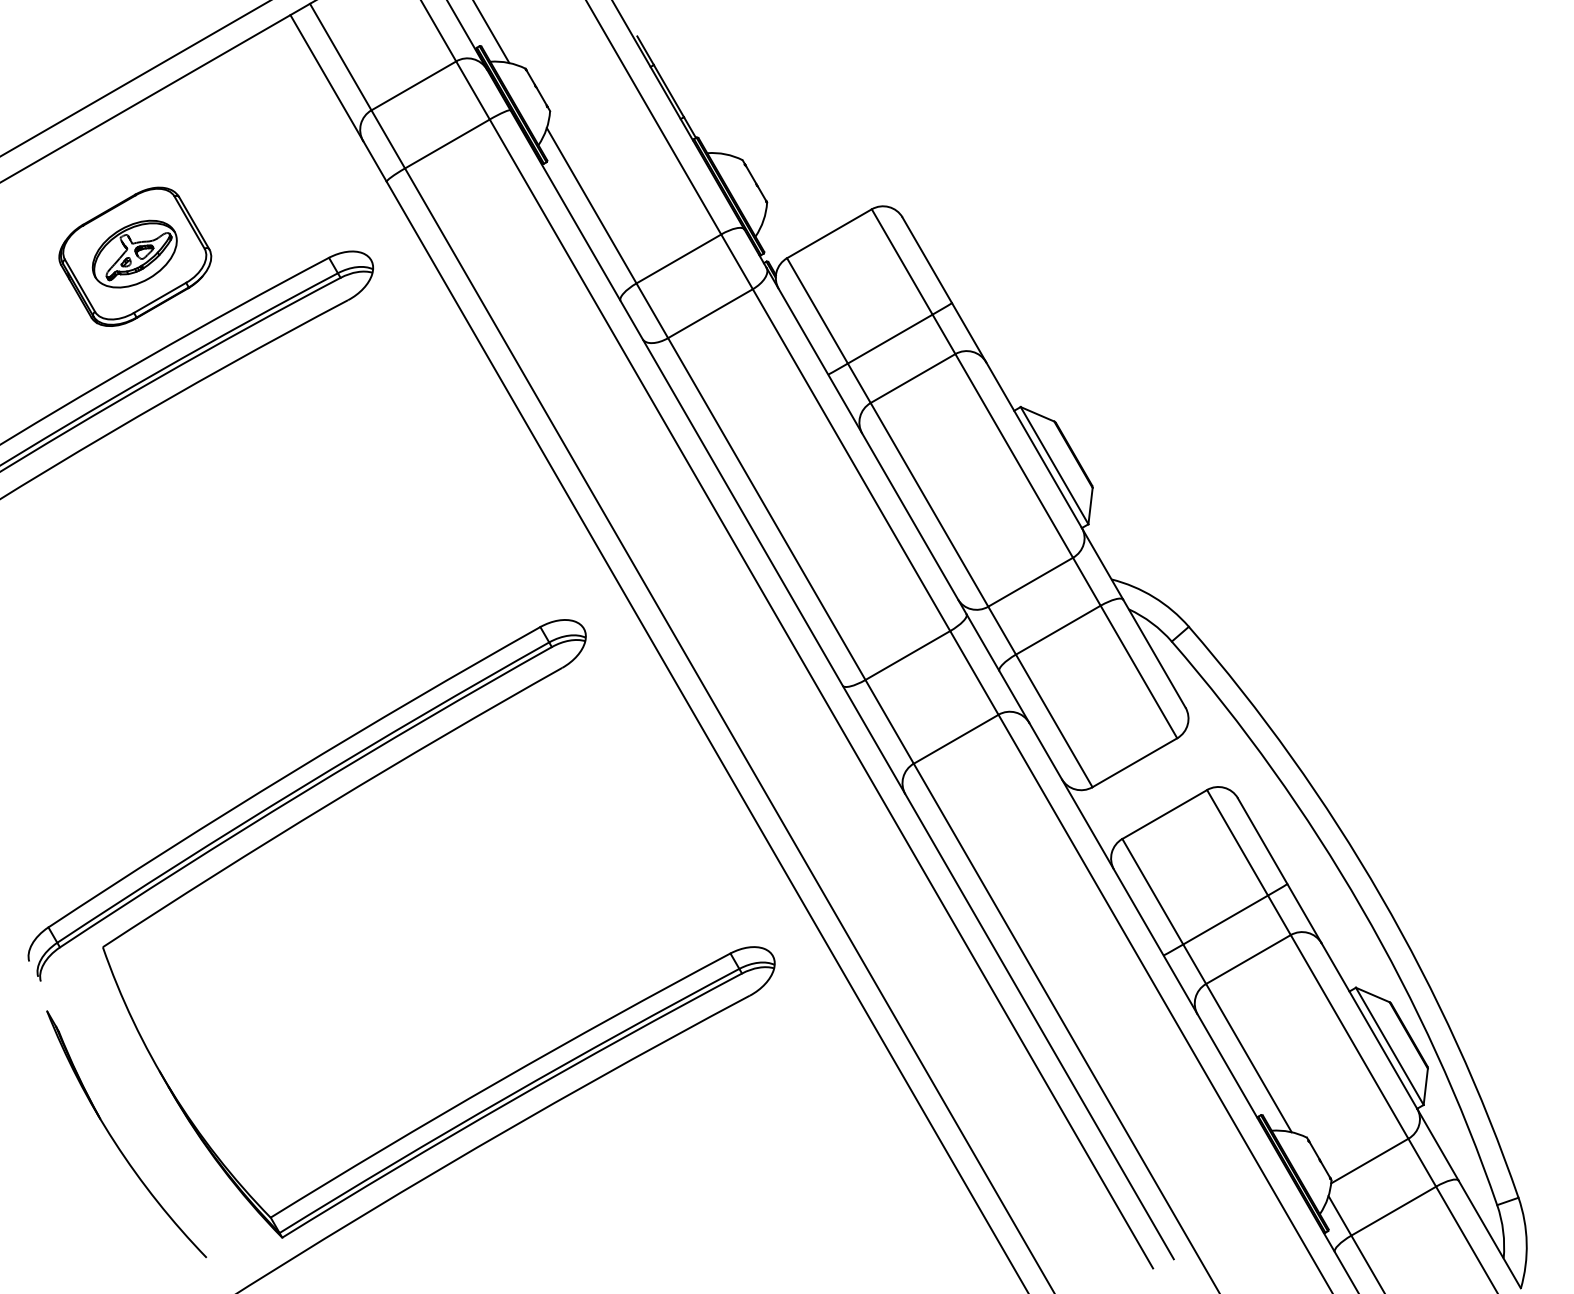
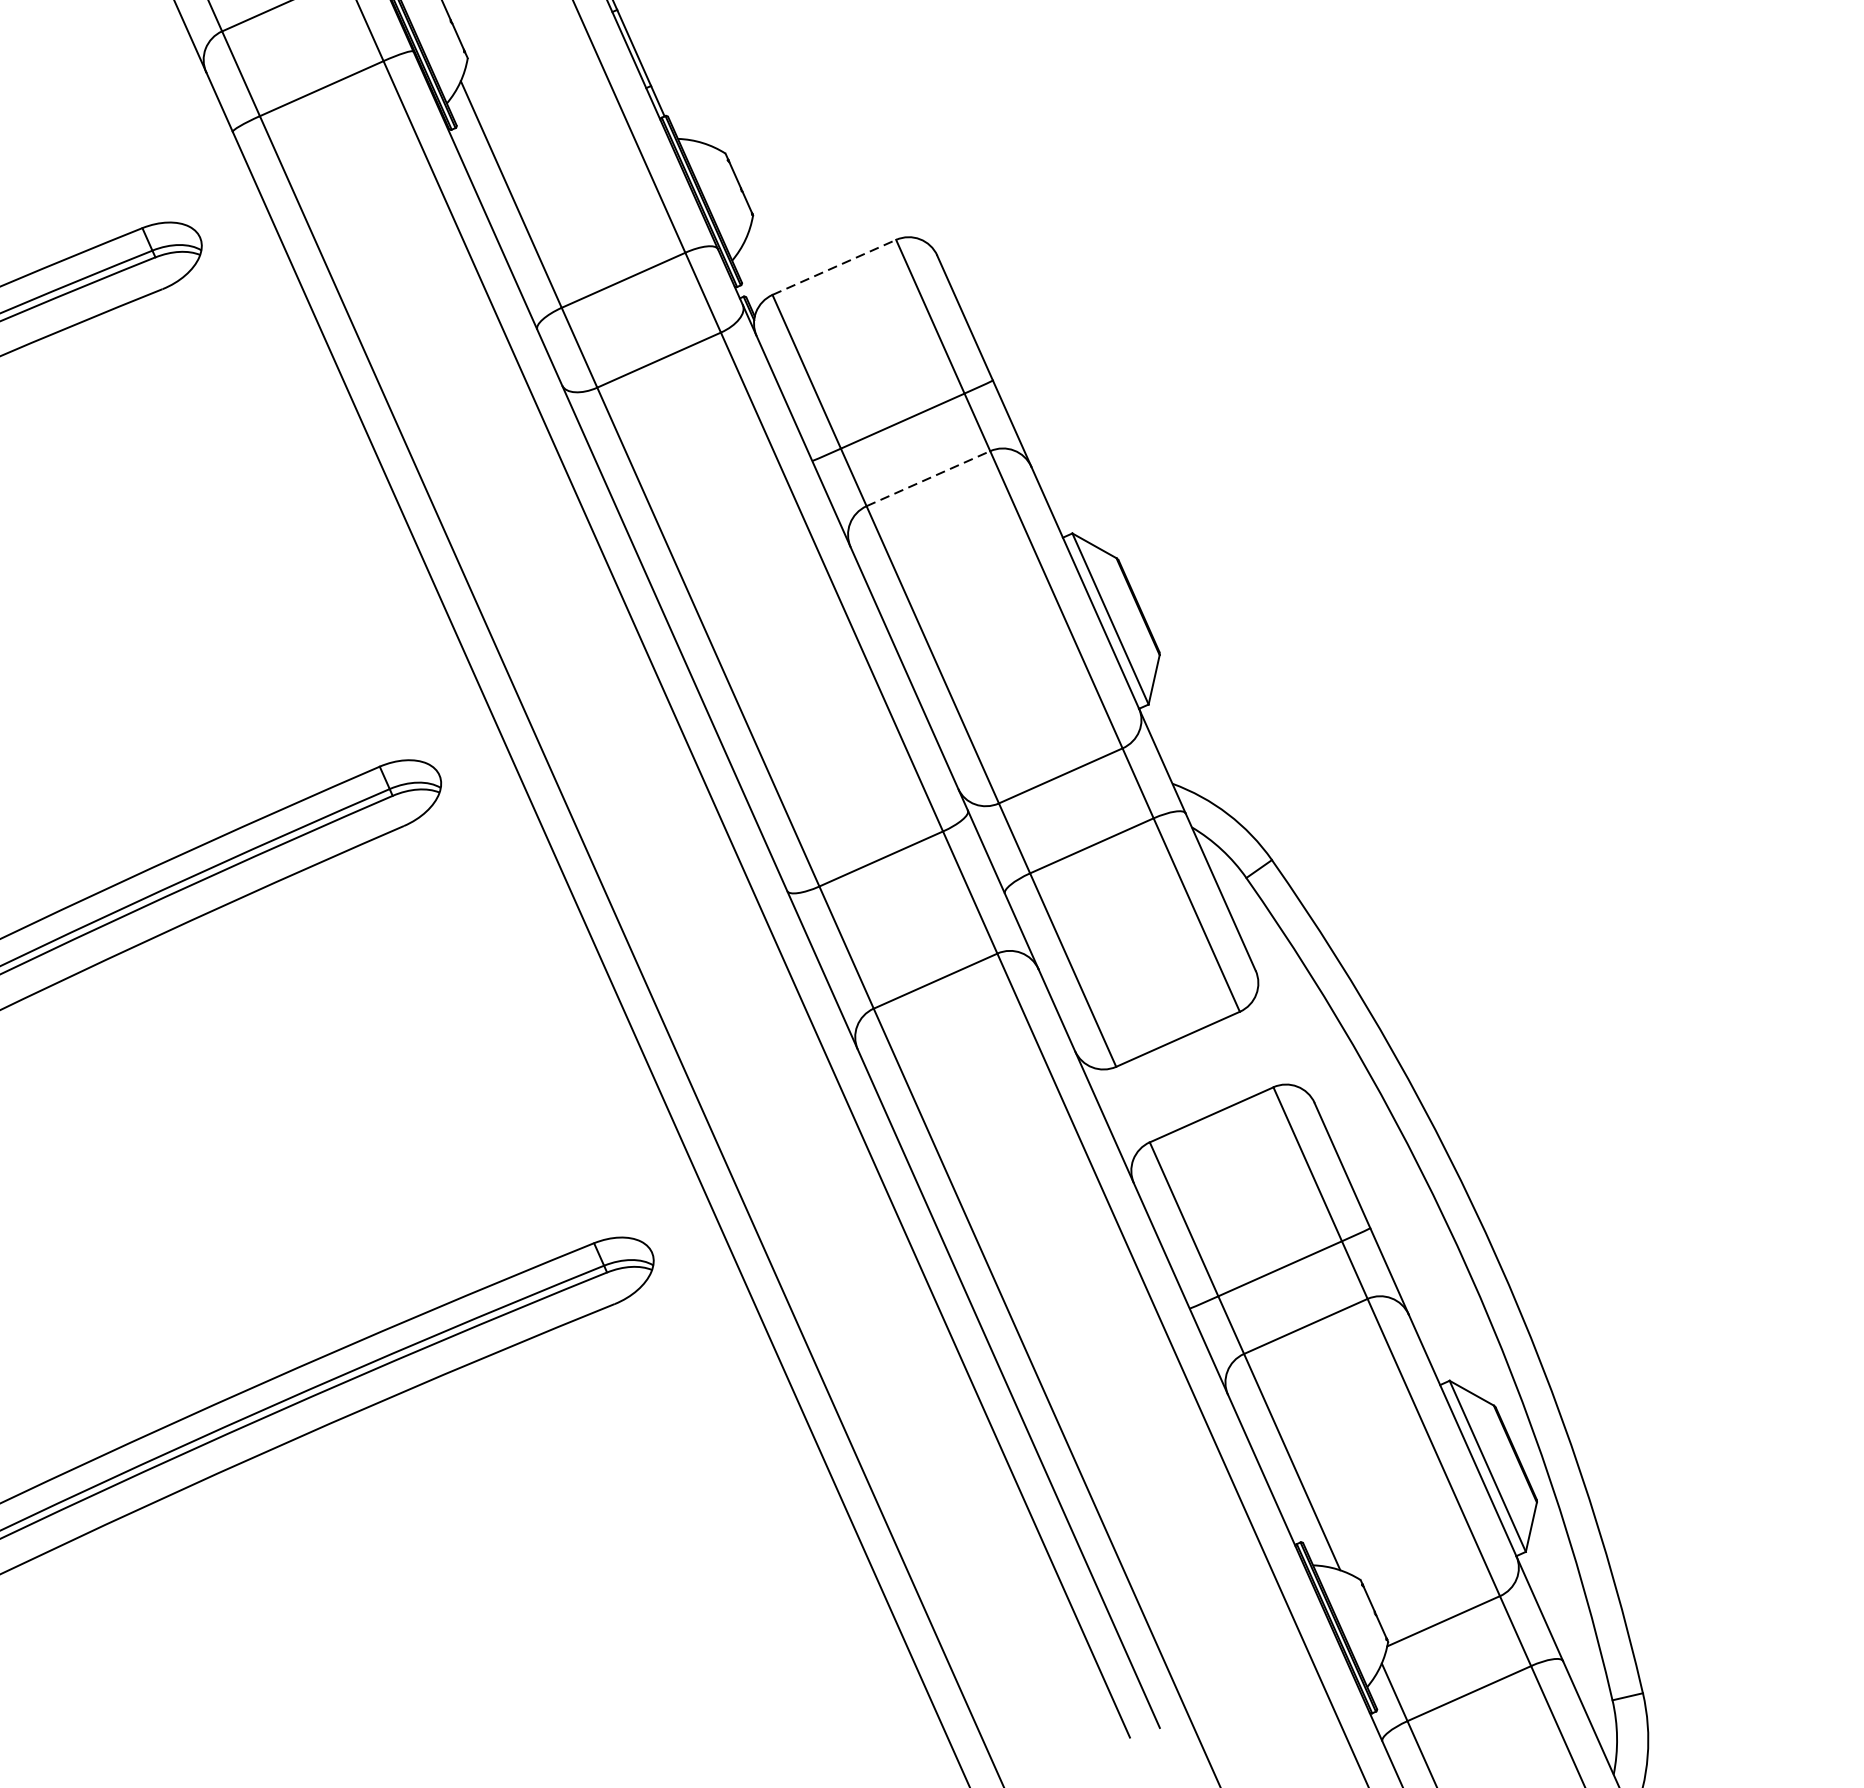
line: (829, 233) -> (834, 267), solid -> dashed
line: (913, 378) -> (929, 478), solid -> dashed

